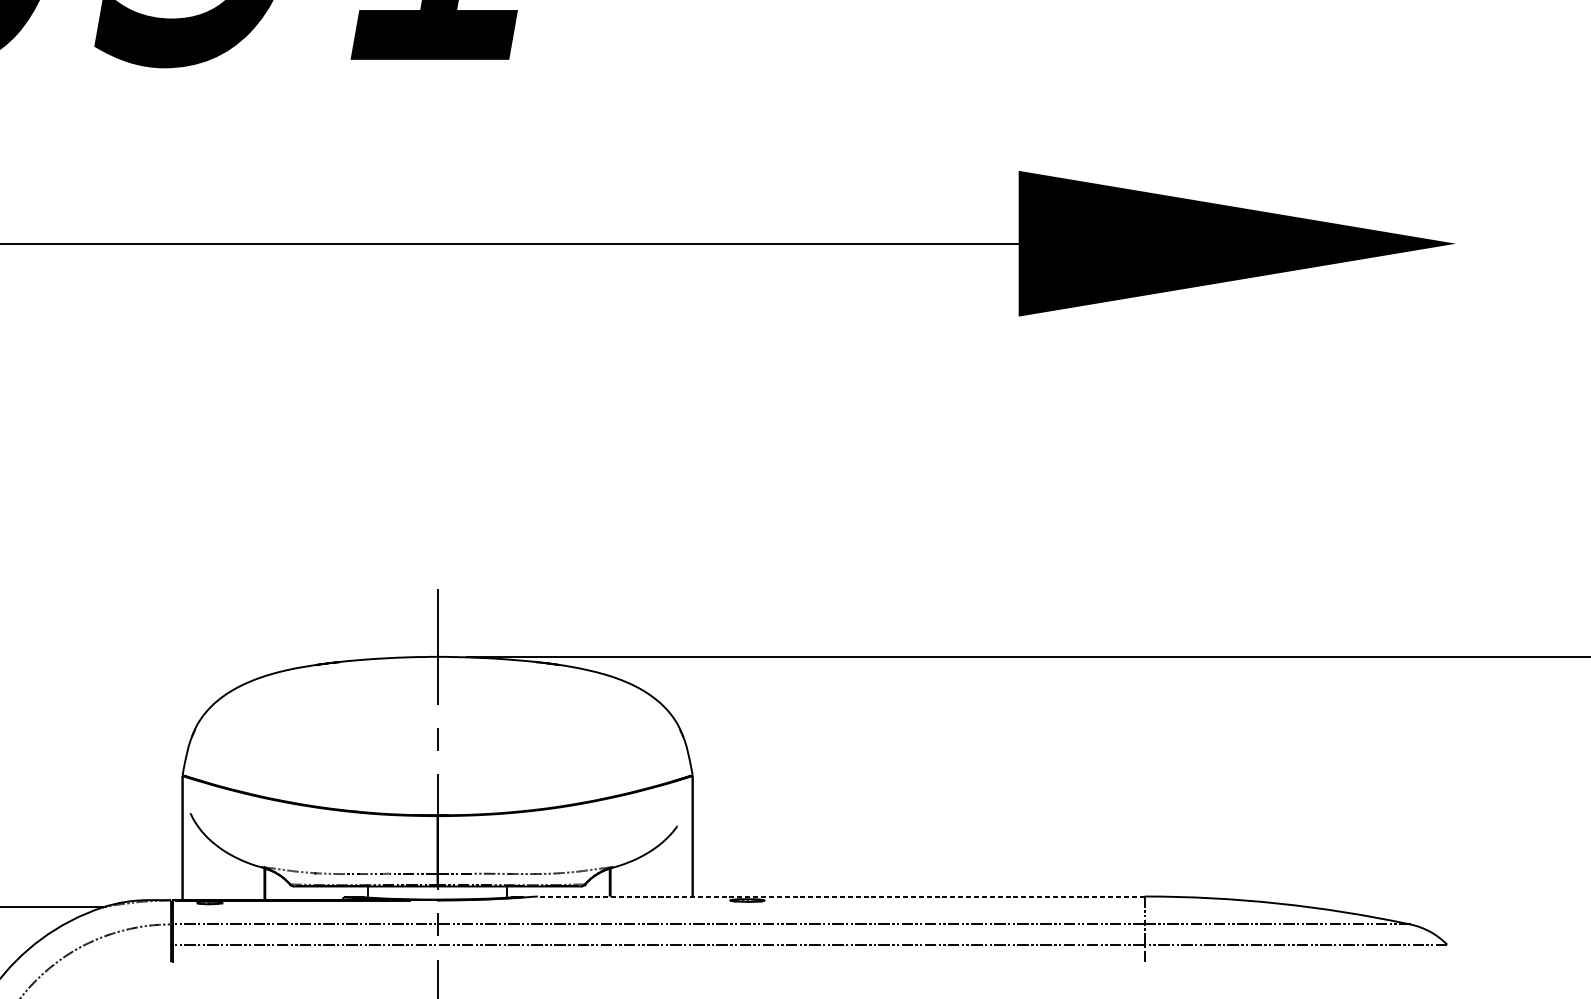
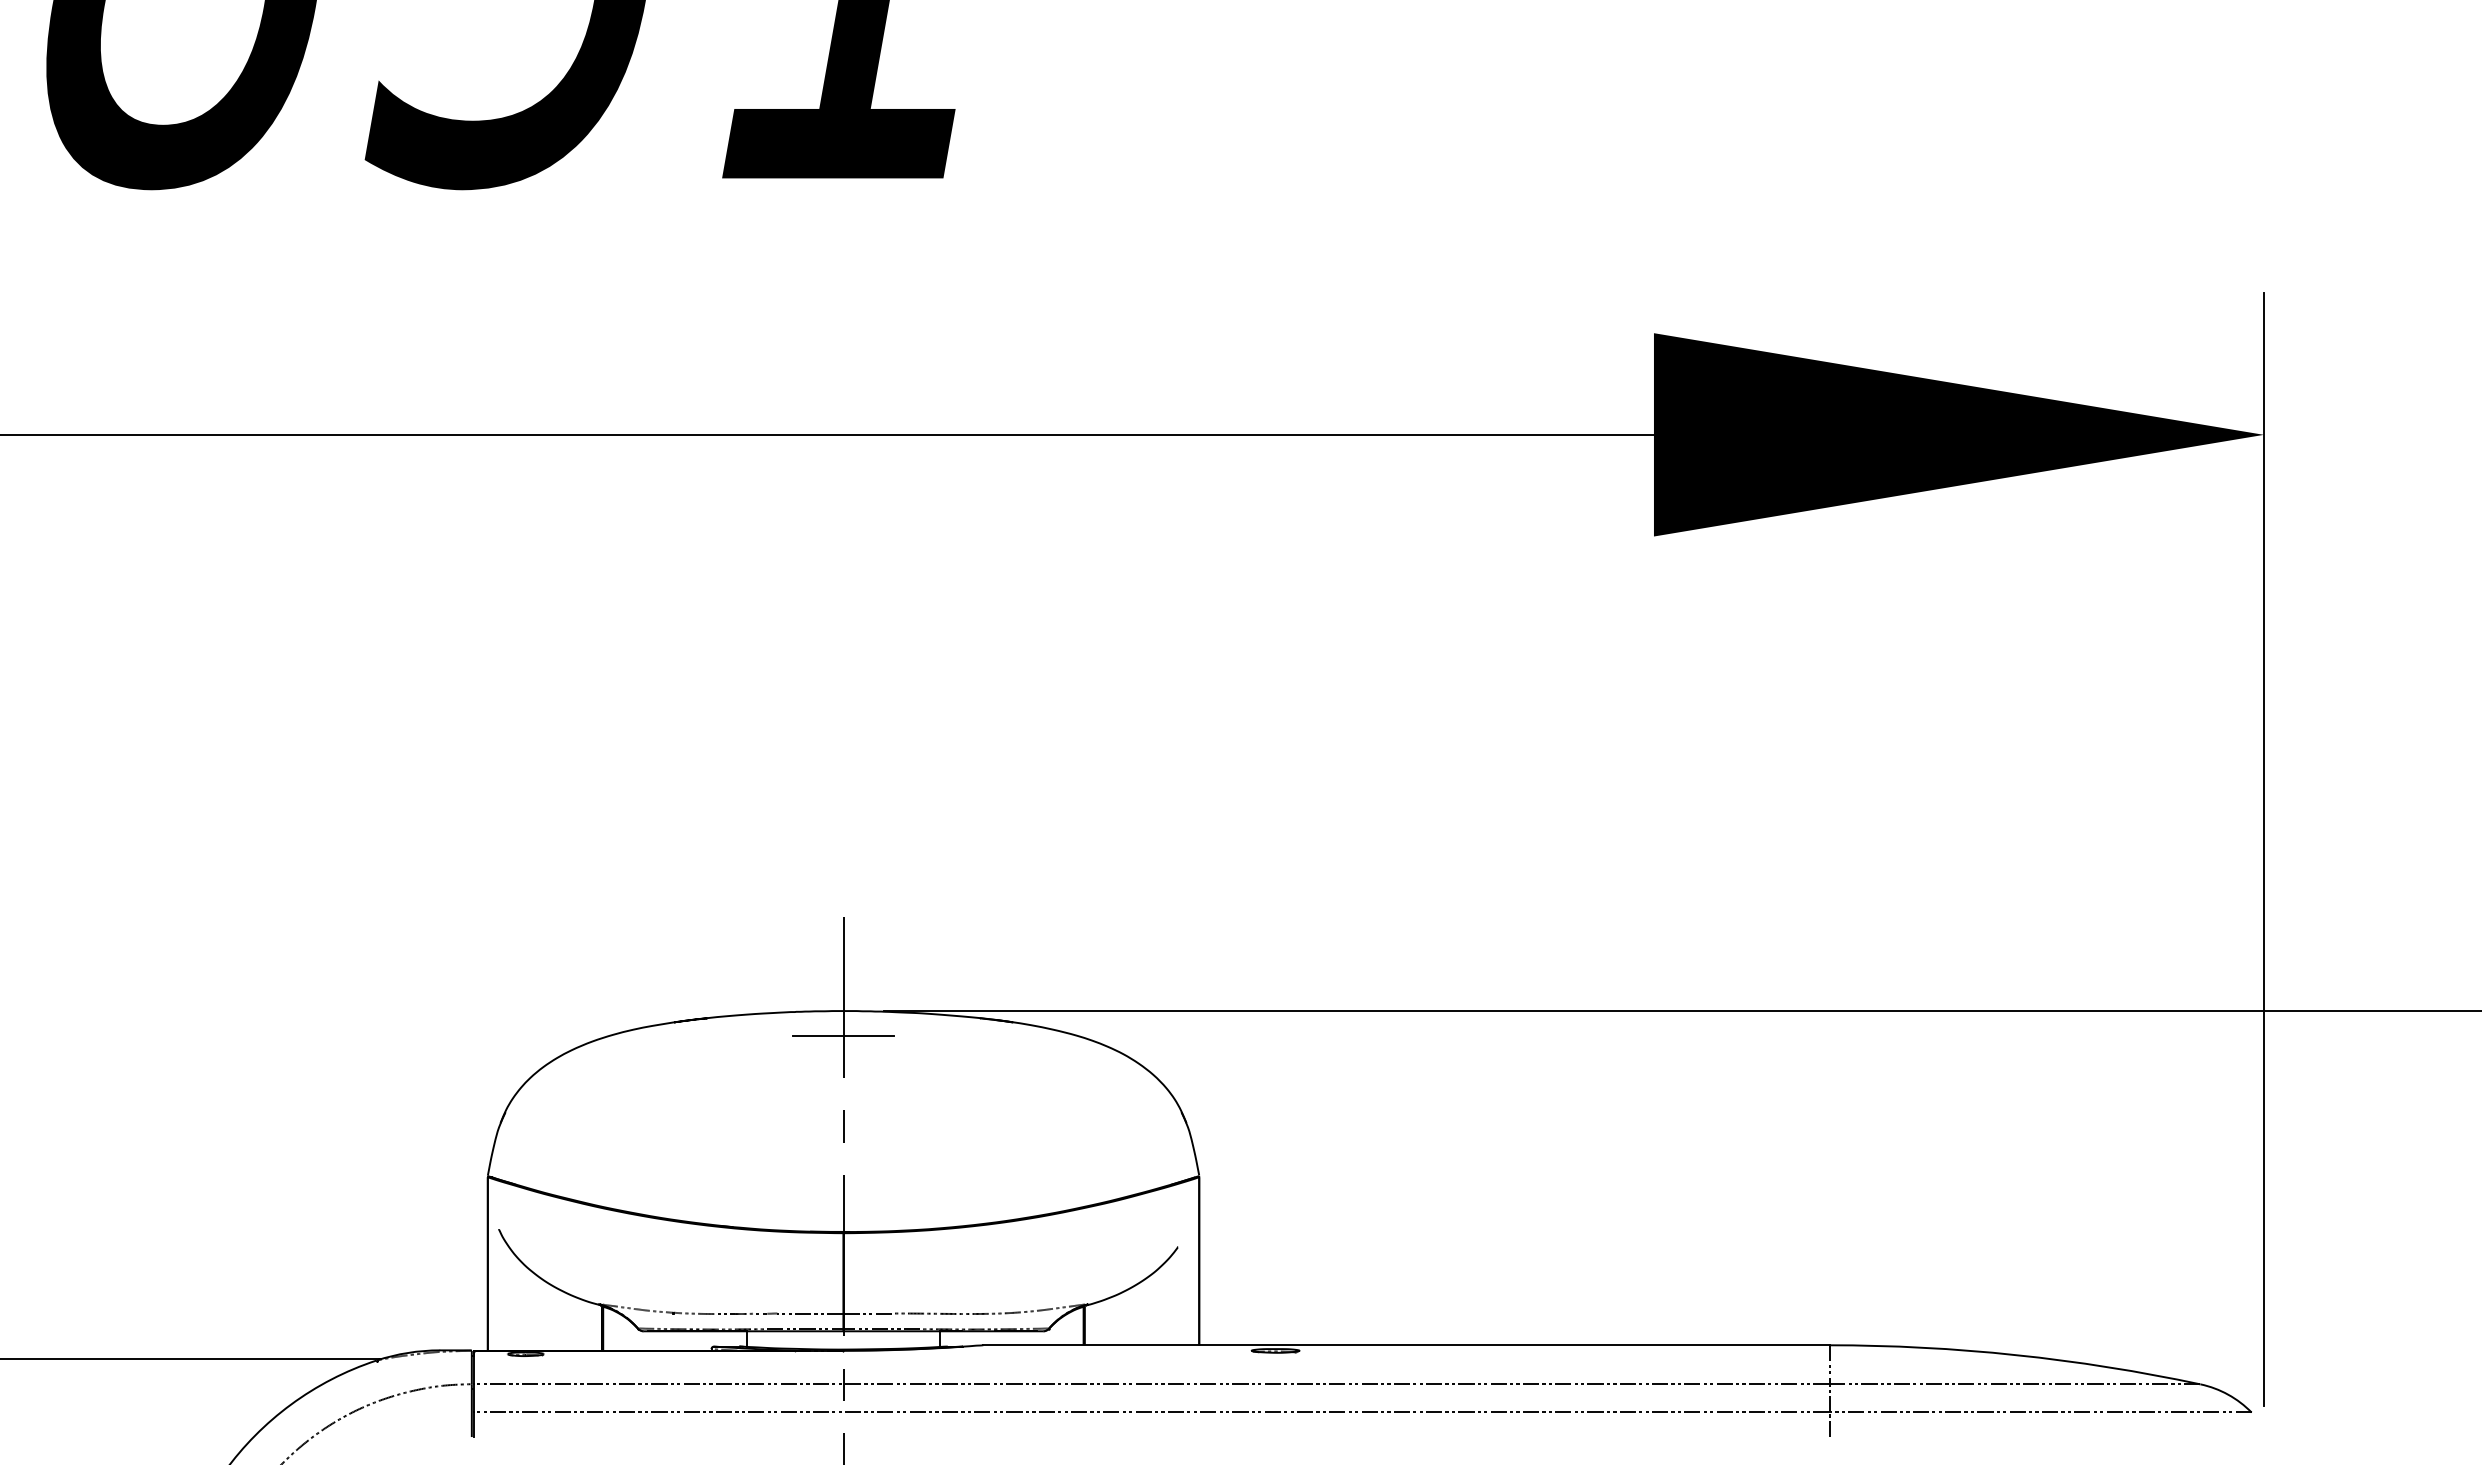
line: (1455, 541) -> (2263, 849), added
line: (437, 675) -> (843, 1036), added
line: (840, 896) -> (1405, 1345), dashed -> solid

